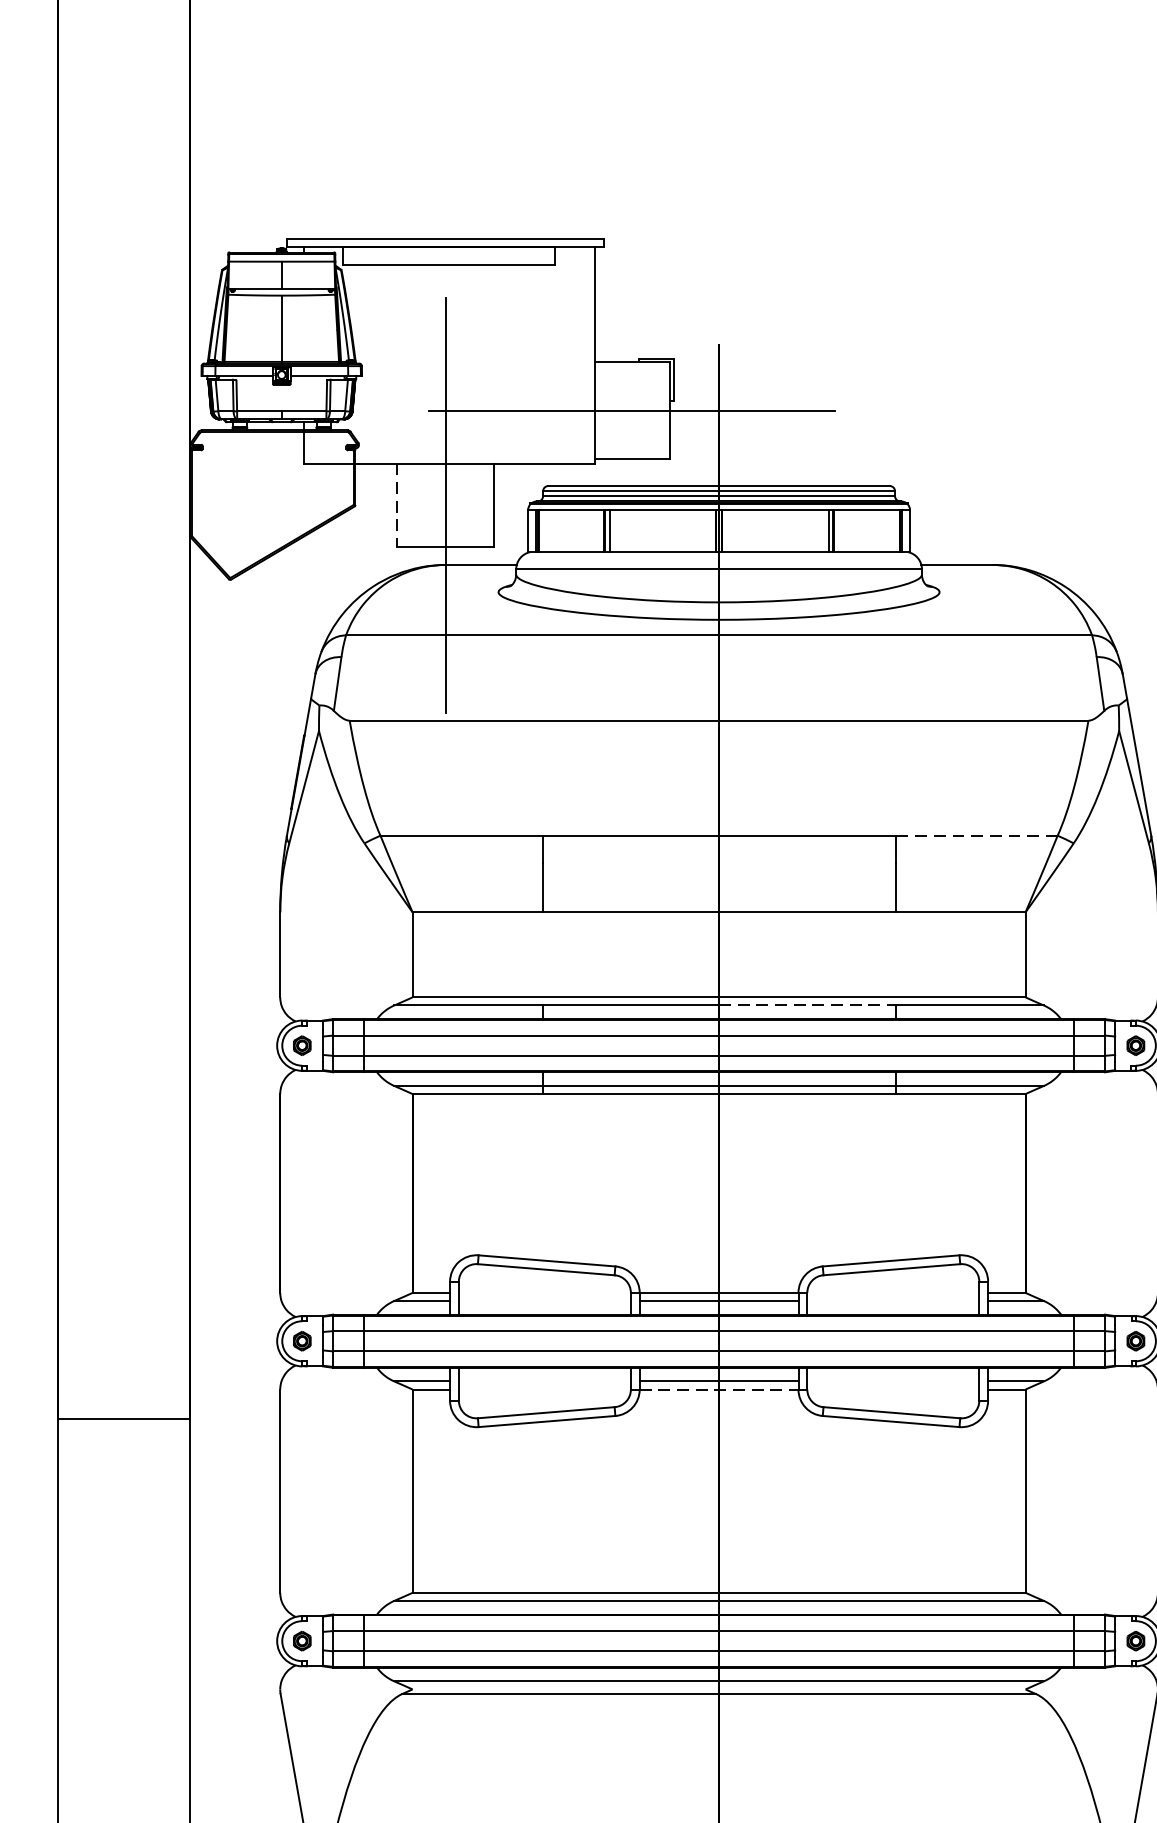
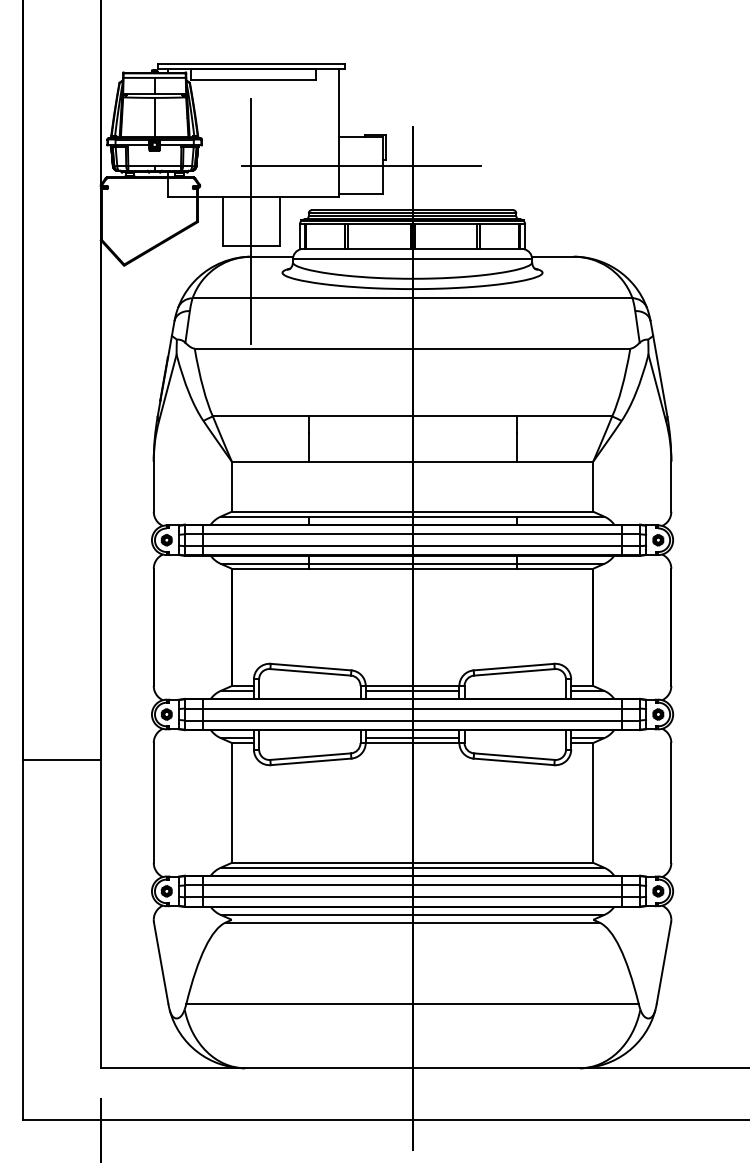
line: (396, 505) -> (222, 221), dashed -> solid
line: (976, 835) -> (564, 416), dashed -> solid
line: (808, 1005) -> (465, 516), dashed -> solid
line: (718, 1388) -> (412, 742), dashed -> solid

